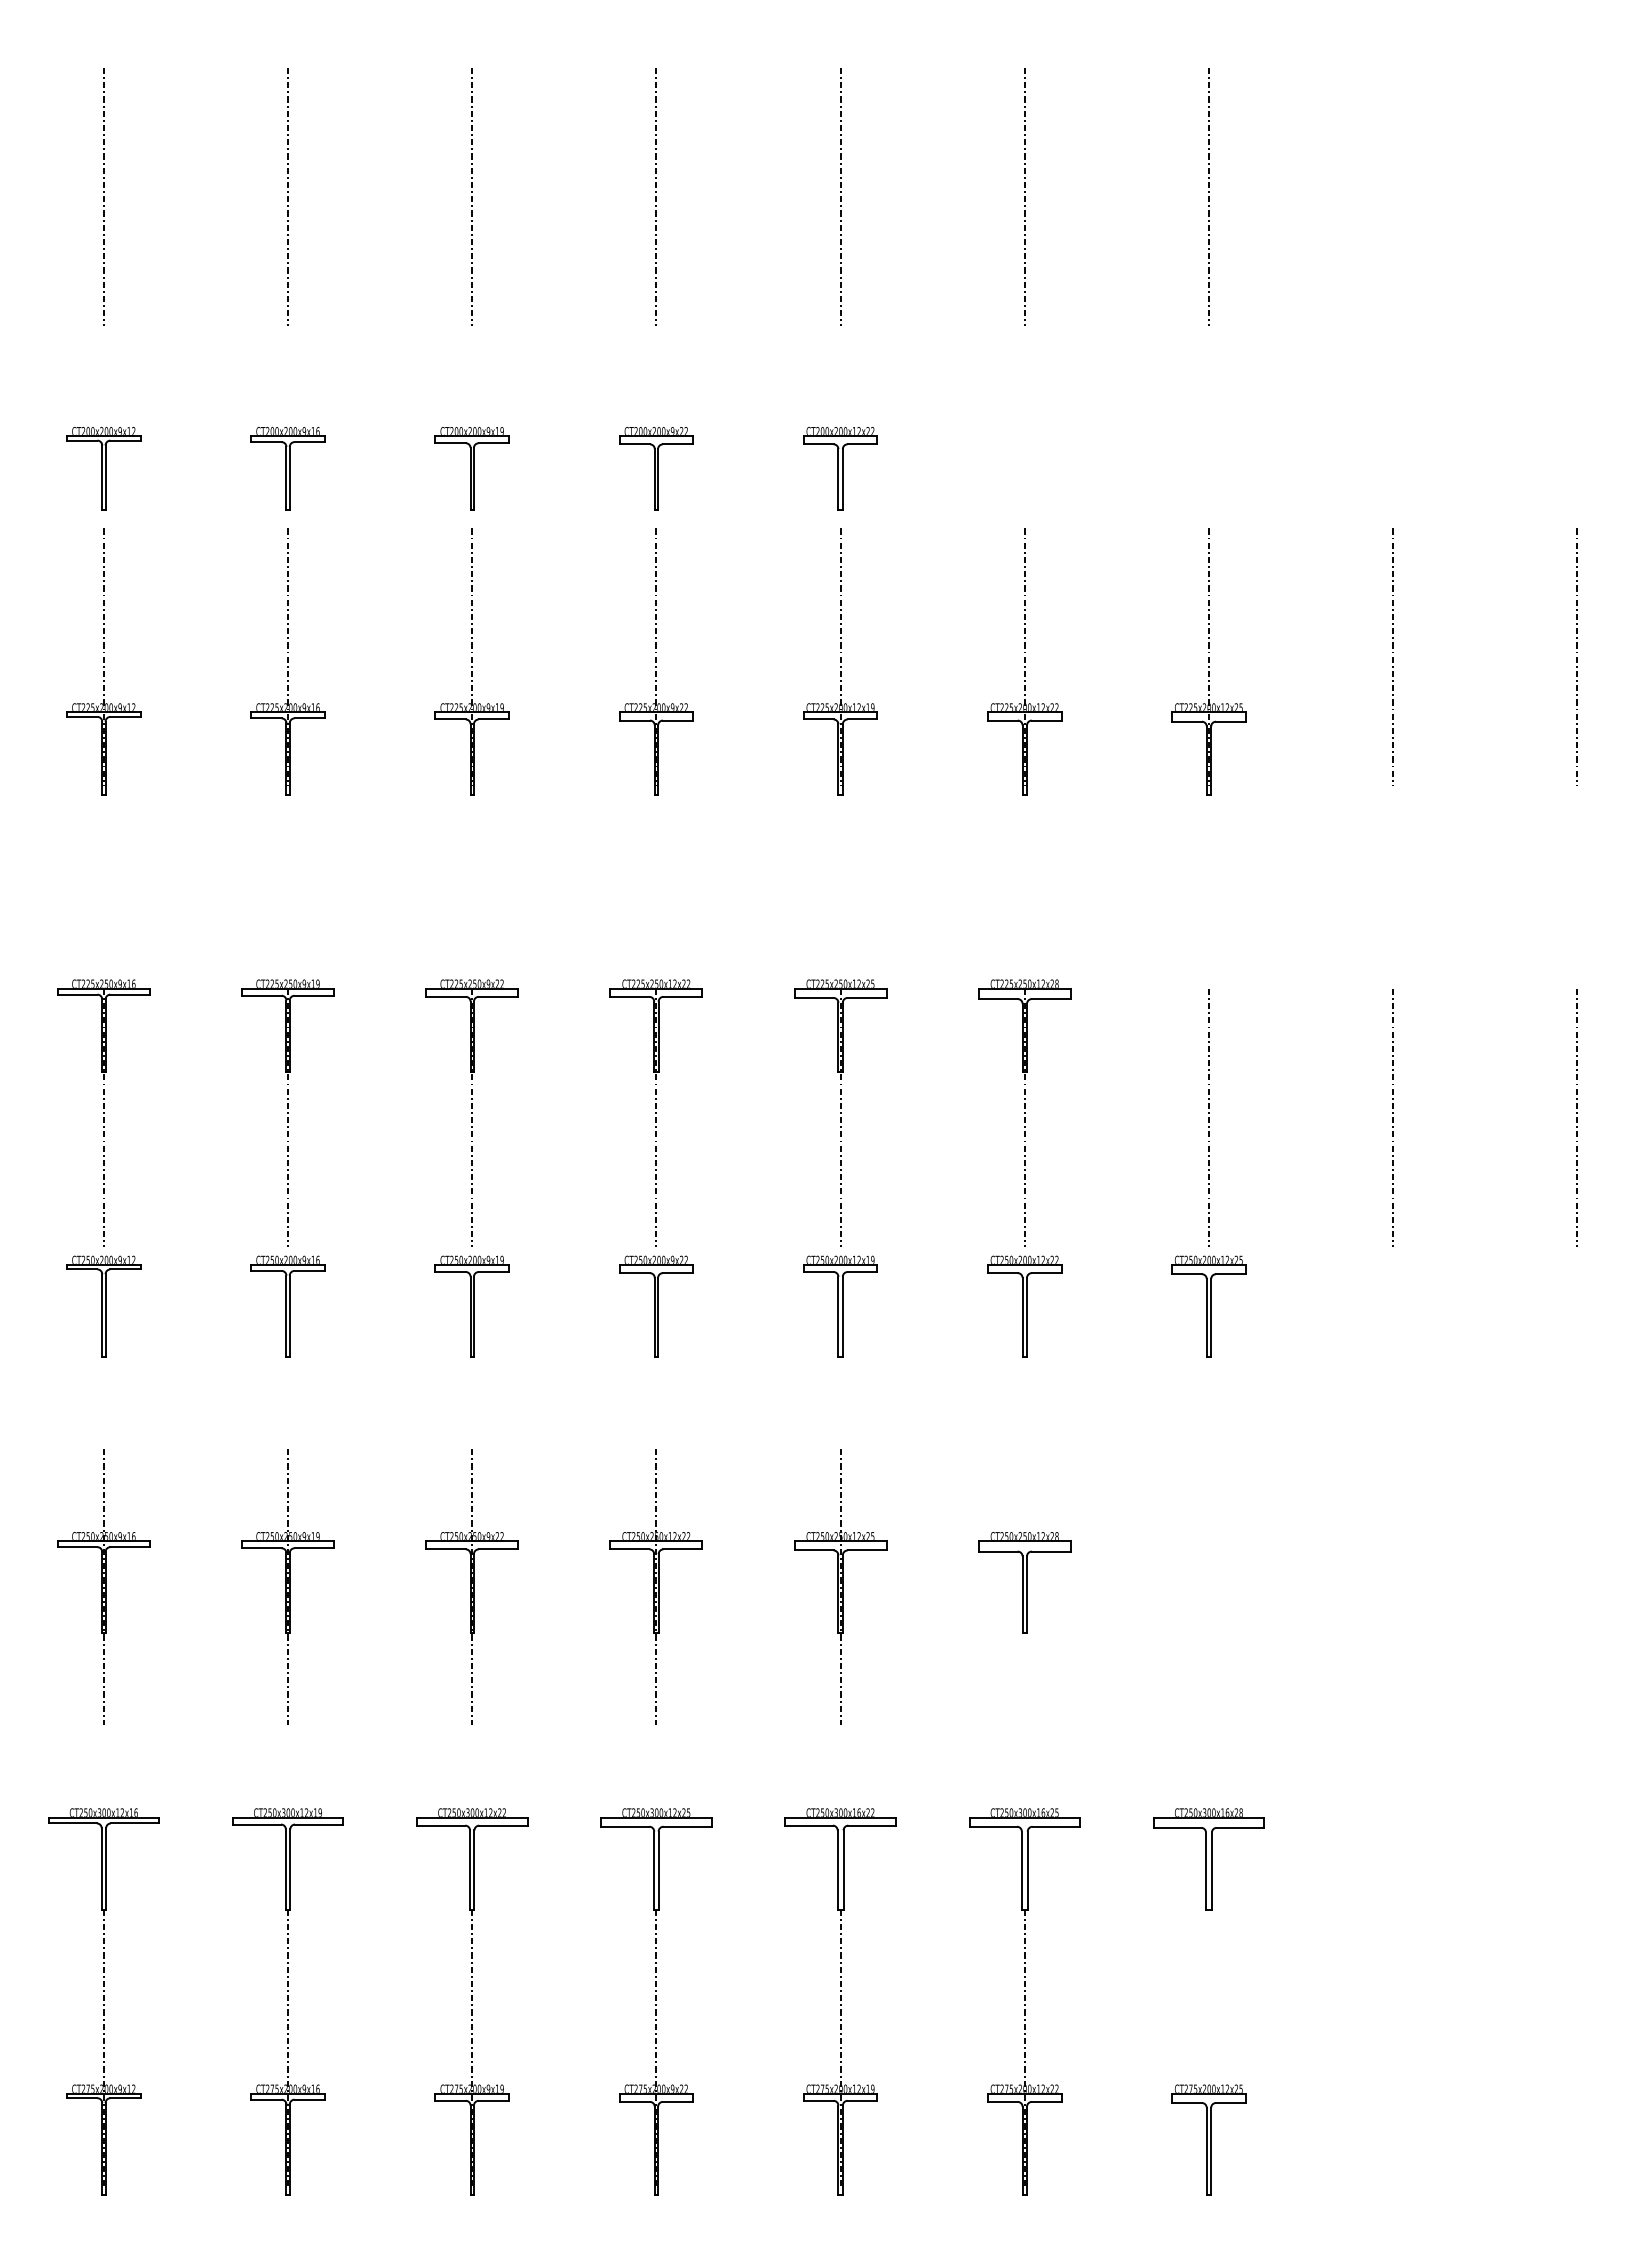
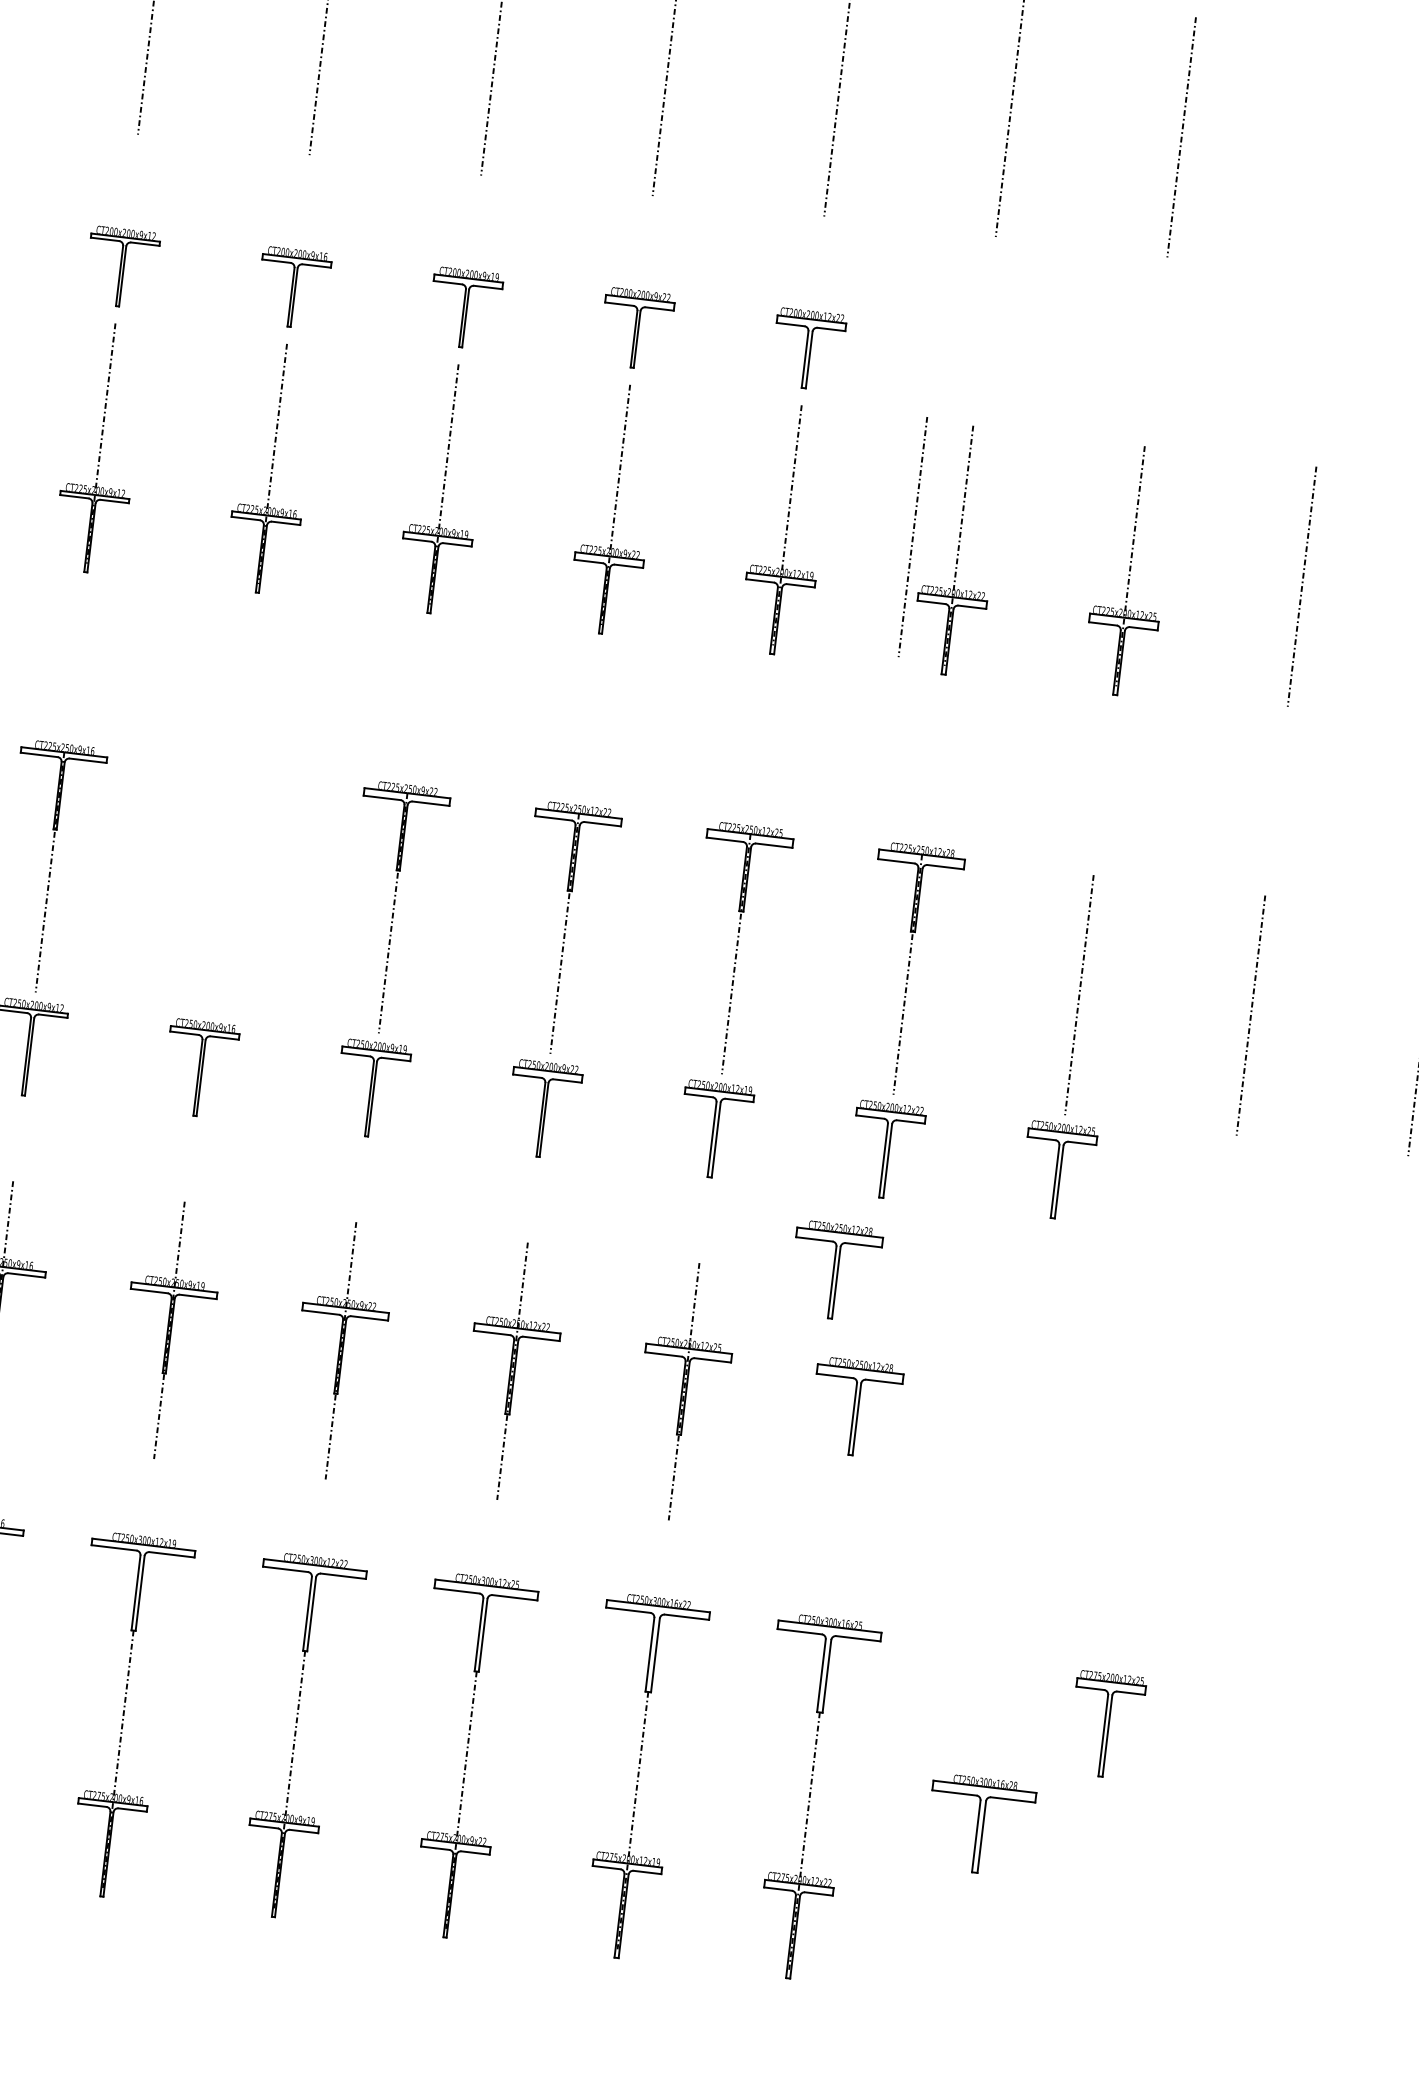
line: (974, 653) -> (912, 536), added
part: (287, 1112) -> (221, 888), removed
part: (985, 1440) -> (835, 1271), added
part: (1208, 1859) -> (979, 1825), moved
part: (1208, 2139) -> (1106, 1724), moved

